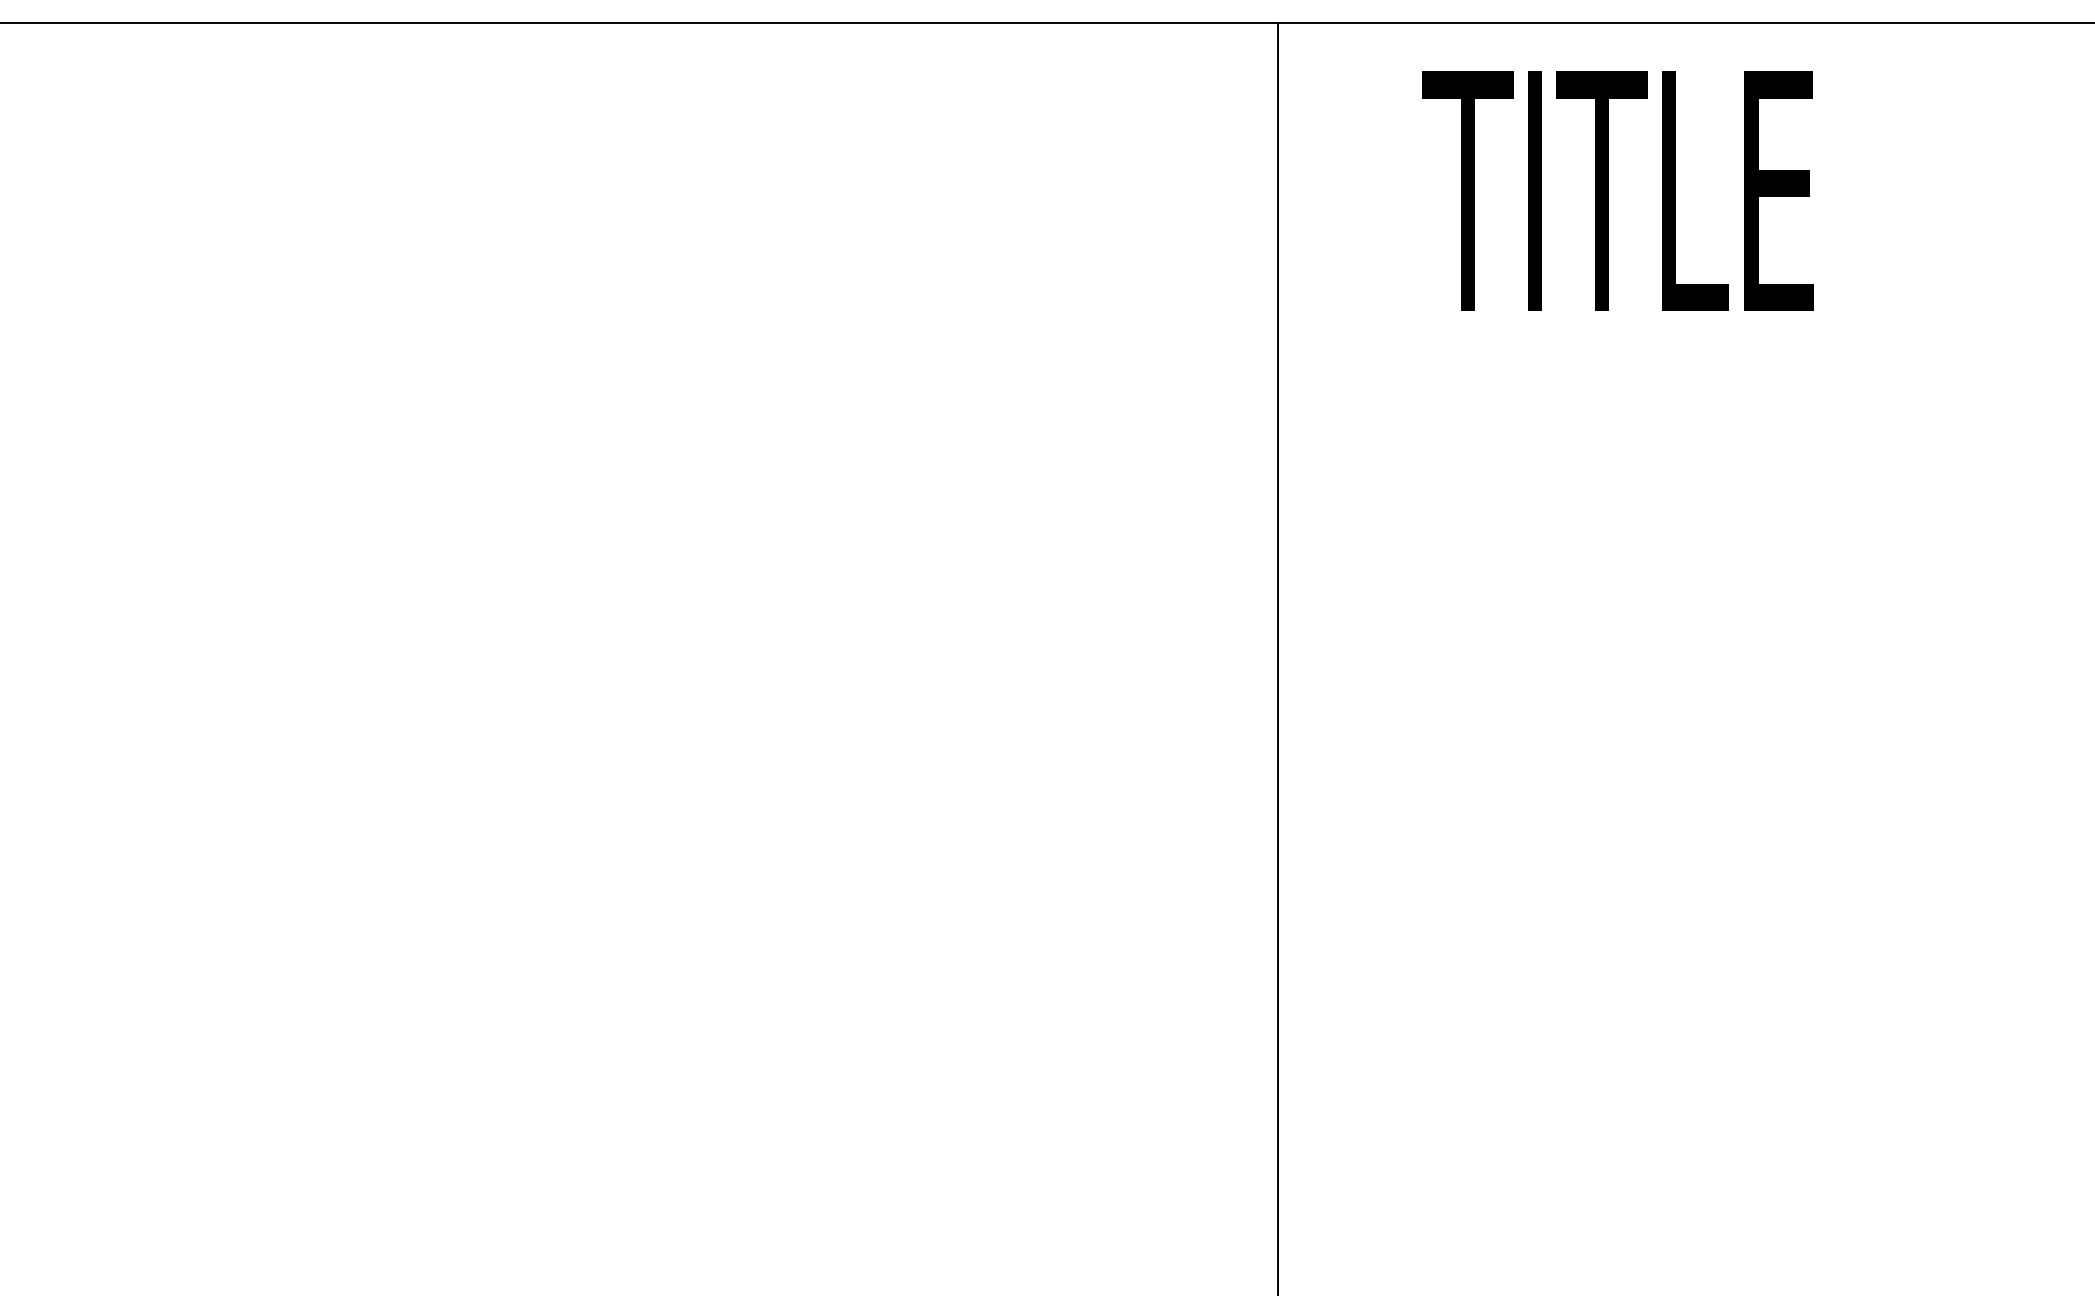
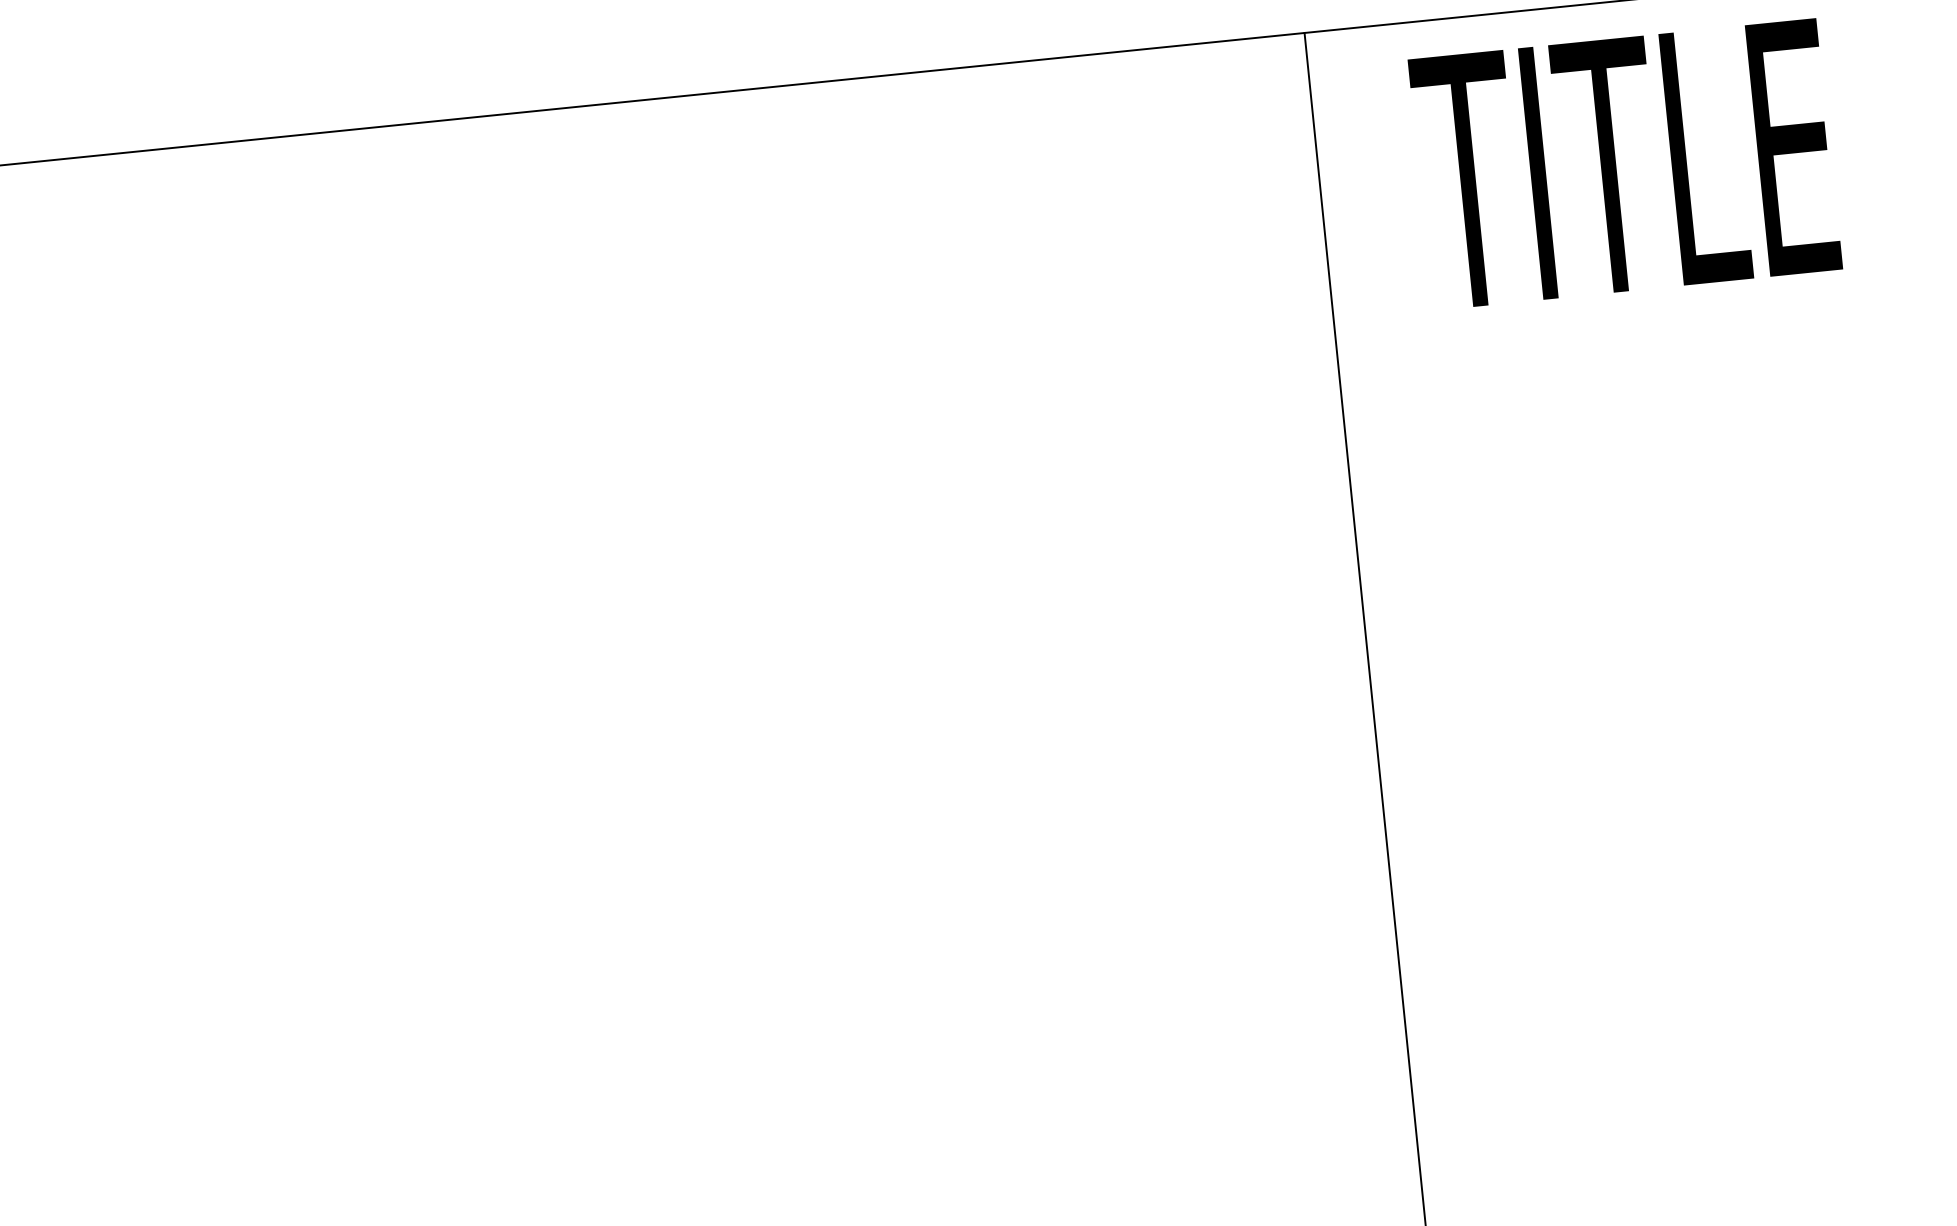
text: (1617, 190) -> (1624, 163), moved

